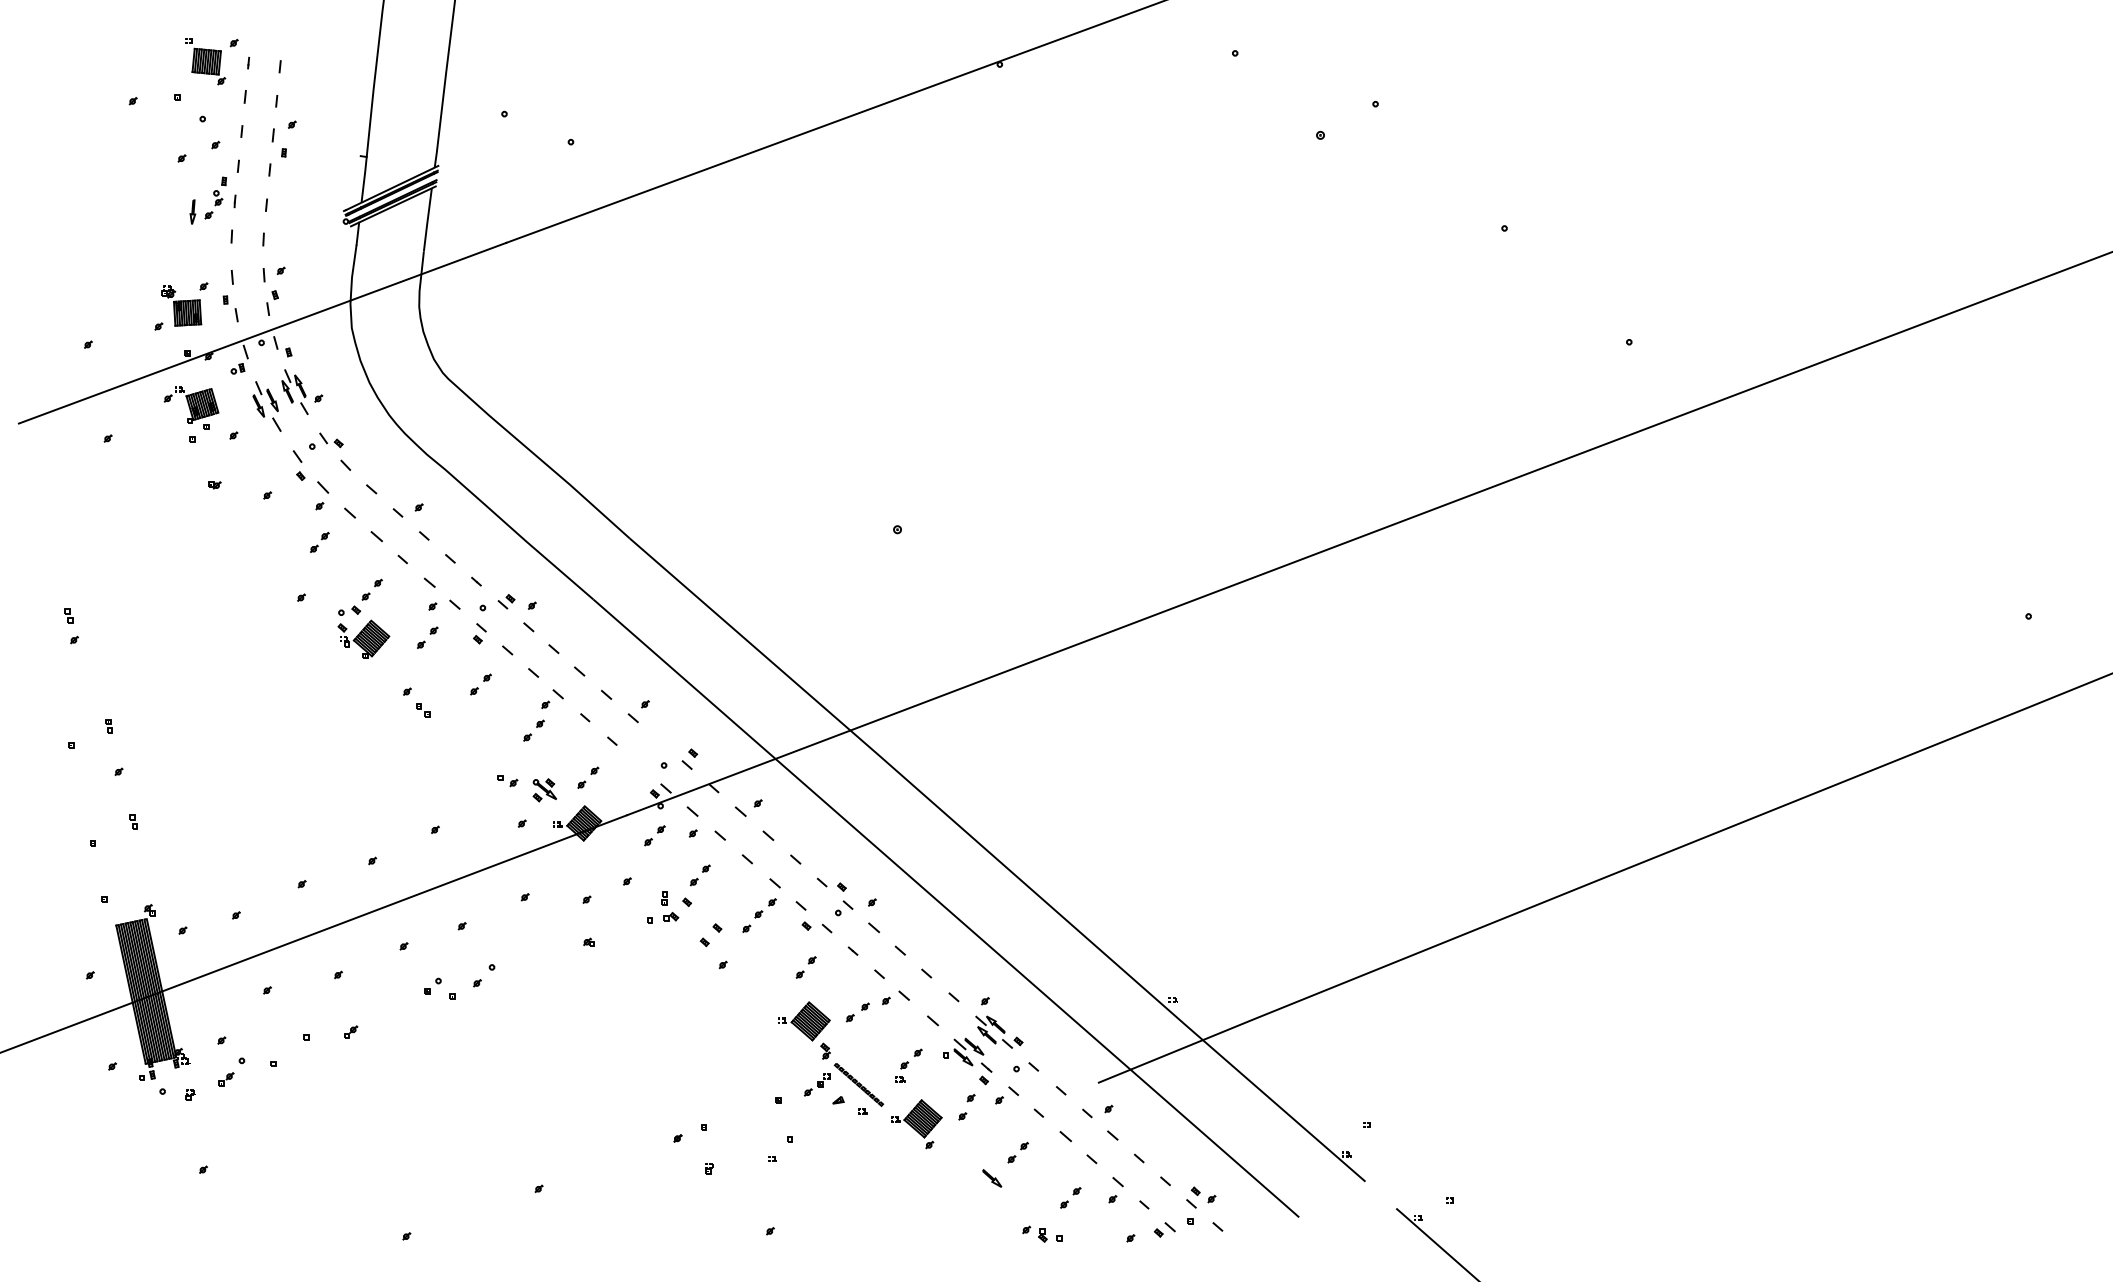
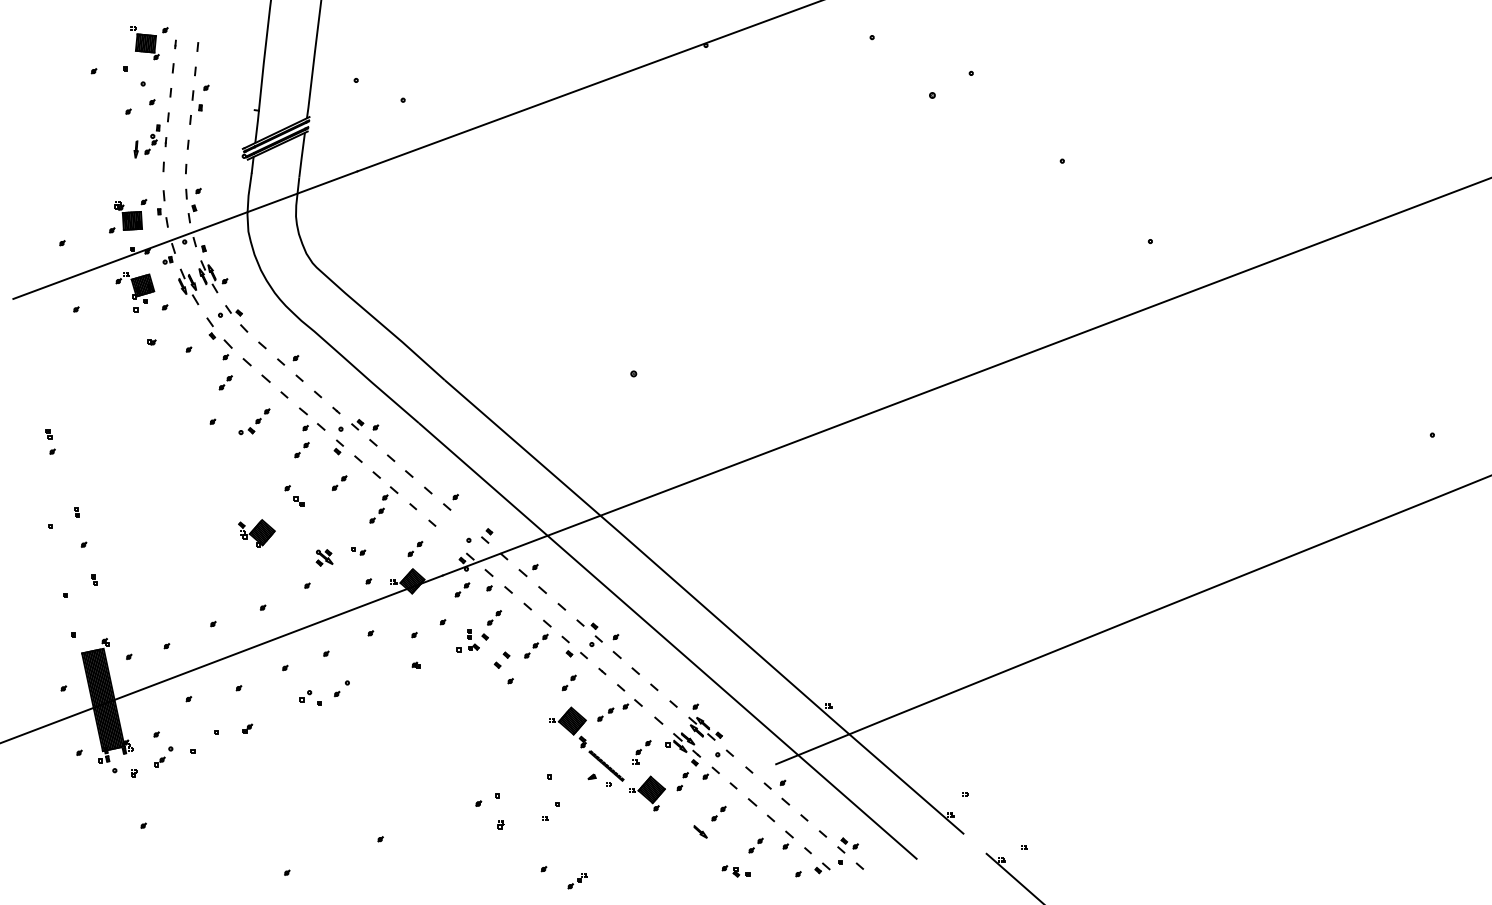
part: (363, 638) -> (256, 532), moved
part: (544, 790) -> (324, 558), moved
part: (816, 1084) -> (576, 880), moved

